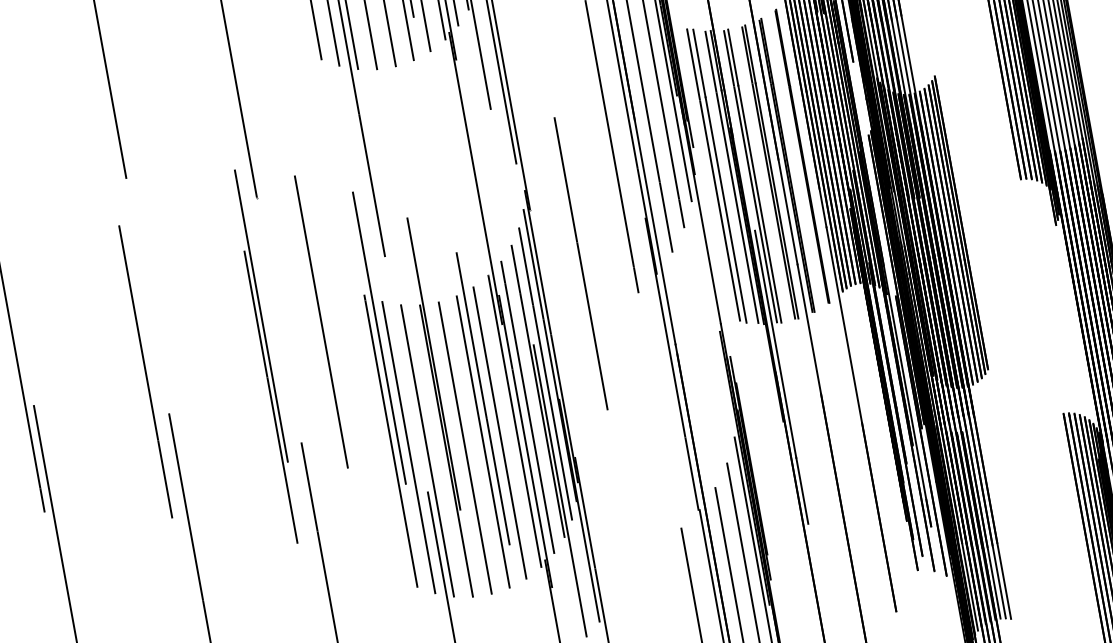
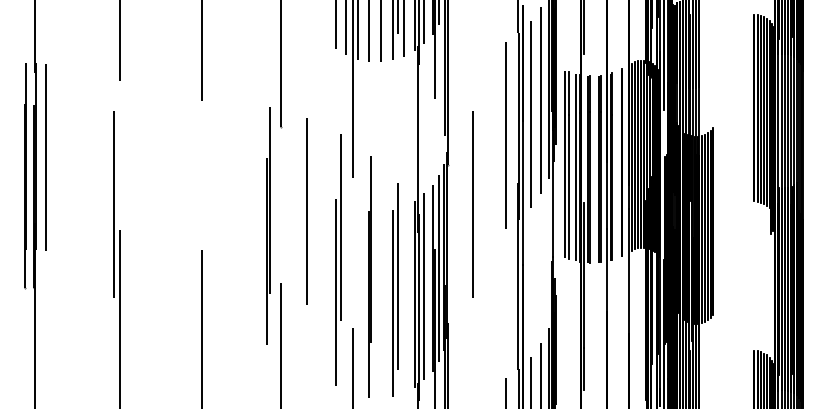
line: (144, 372) -> (191, 222), removed
line: (500, 432) -> (404, 299), removed
line: (408, 446) -> (346, 297), removed
line: (464, 448) -> (380, 305), removed
line: (427, 450) -> (357, 302), removed

